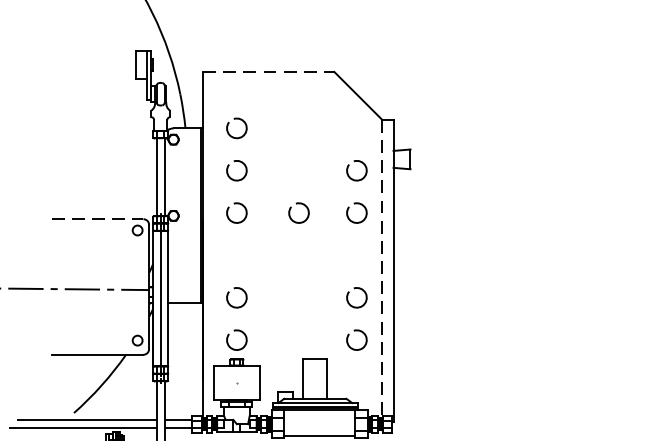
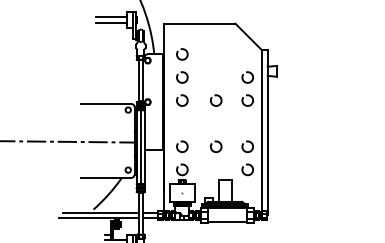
line: (106, 58) -> (111, 16), added
line: (106, 69) -> (111, 22), added
line: (268, 71) -> (199, 23), dashed -> solid
line: (97, 218) -> (106, 103), dashed -> solid
line: (382, 269) -> (261, 131), dashed -> solid
arc: (299, 289) -> (216, 142), added

